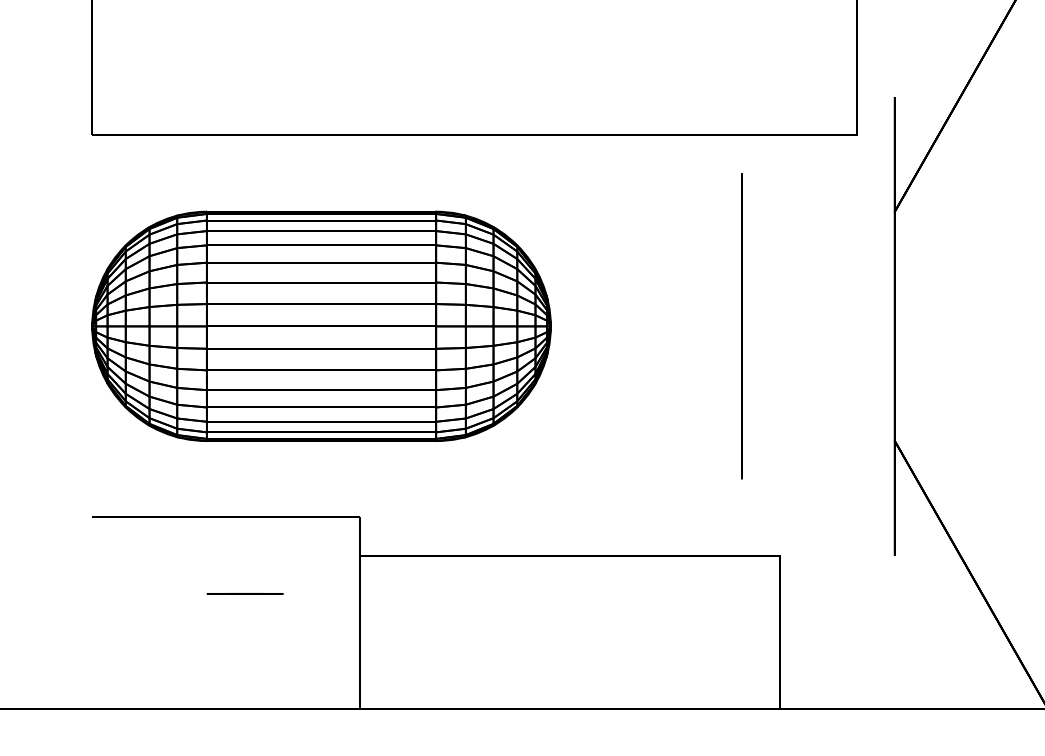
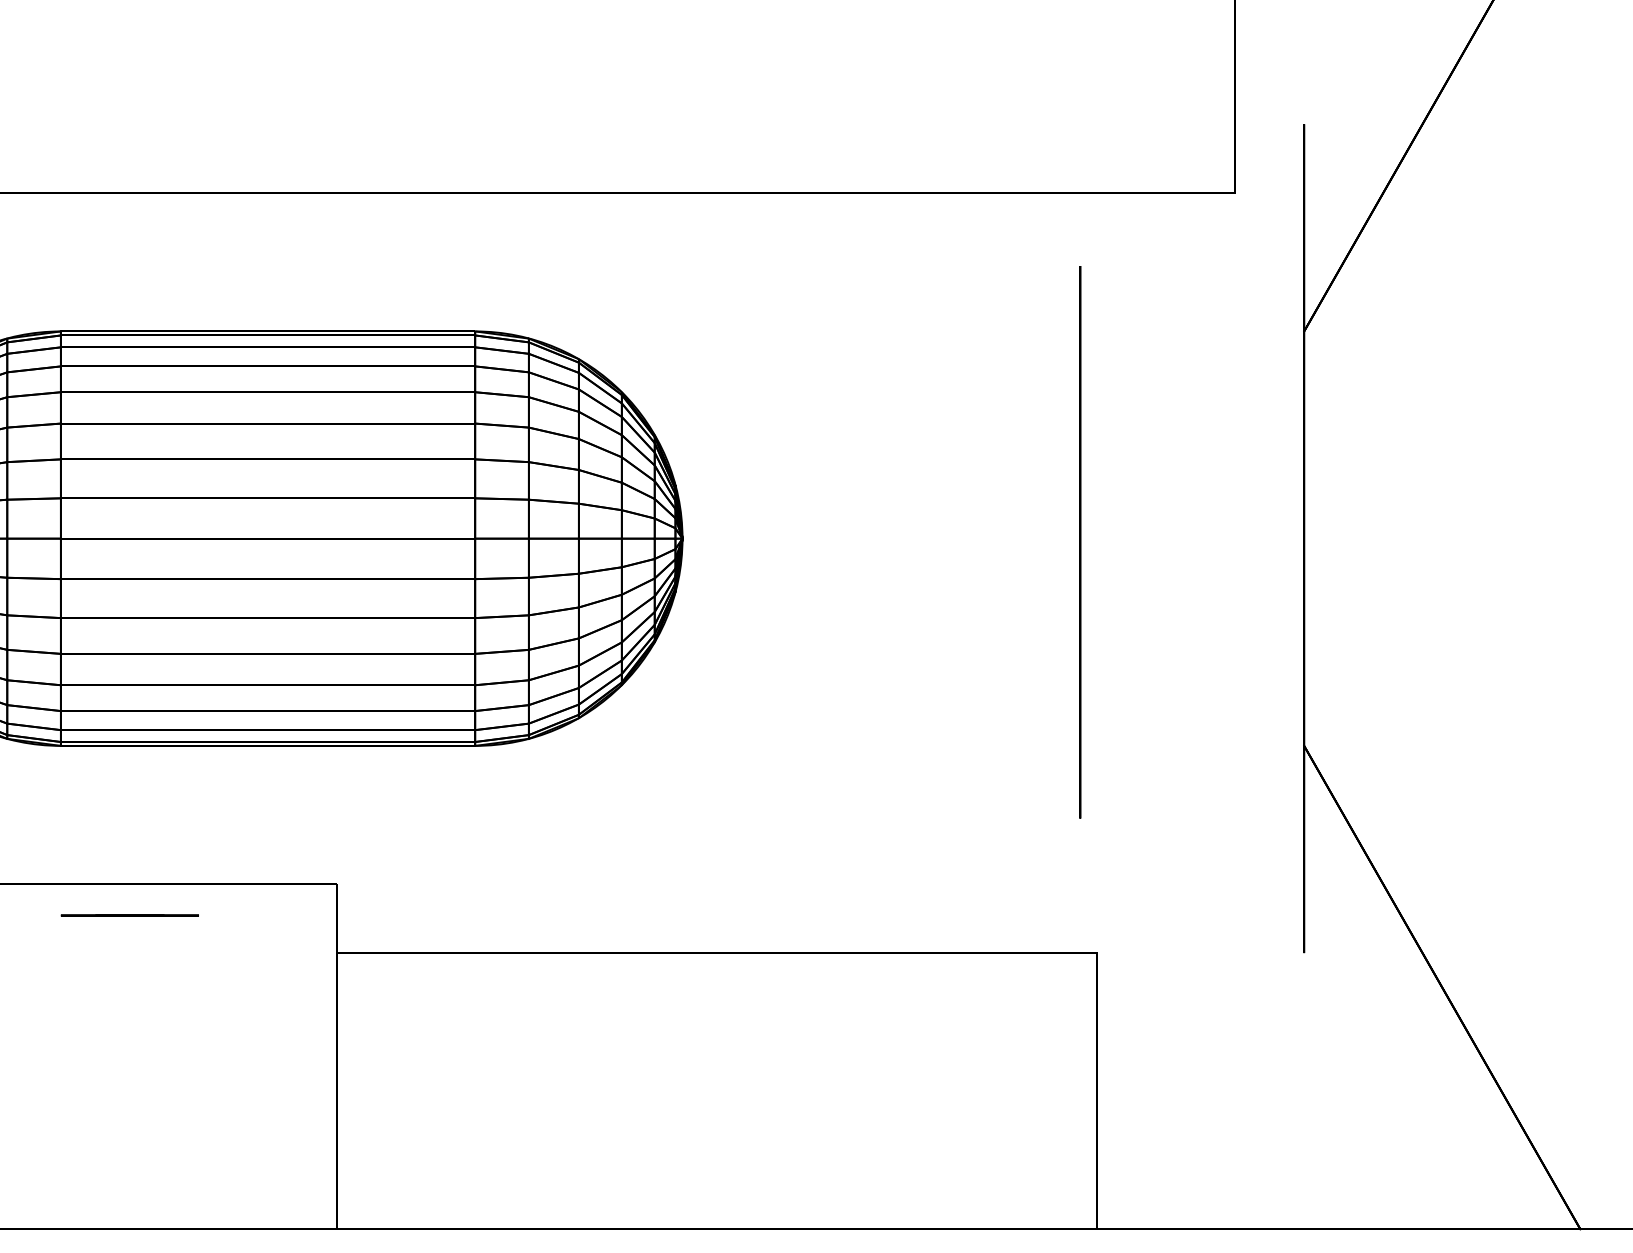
circle: (741, 326) -> (1079, 542), moved
line: (244, 593) -> (128, 914), moved

